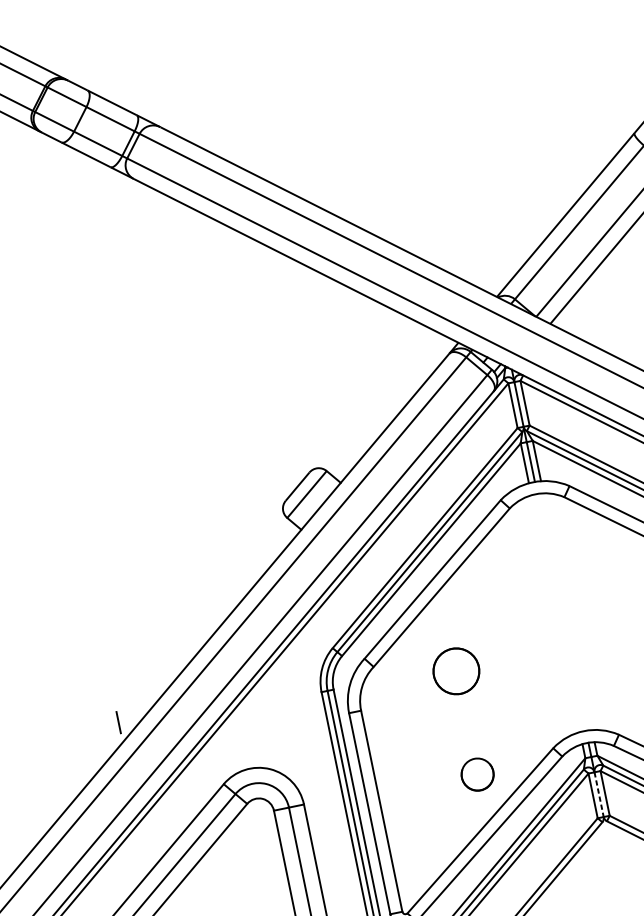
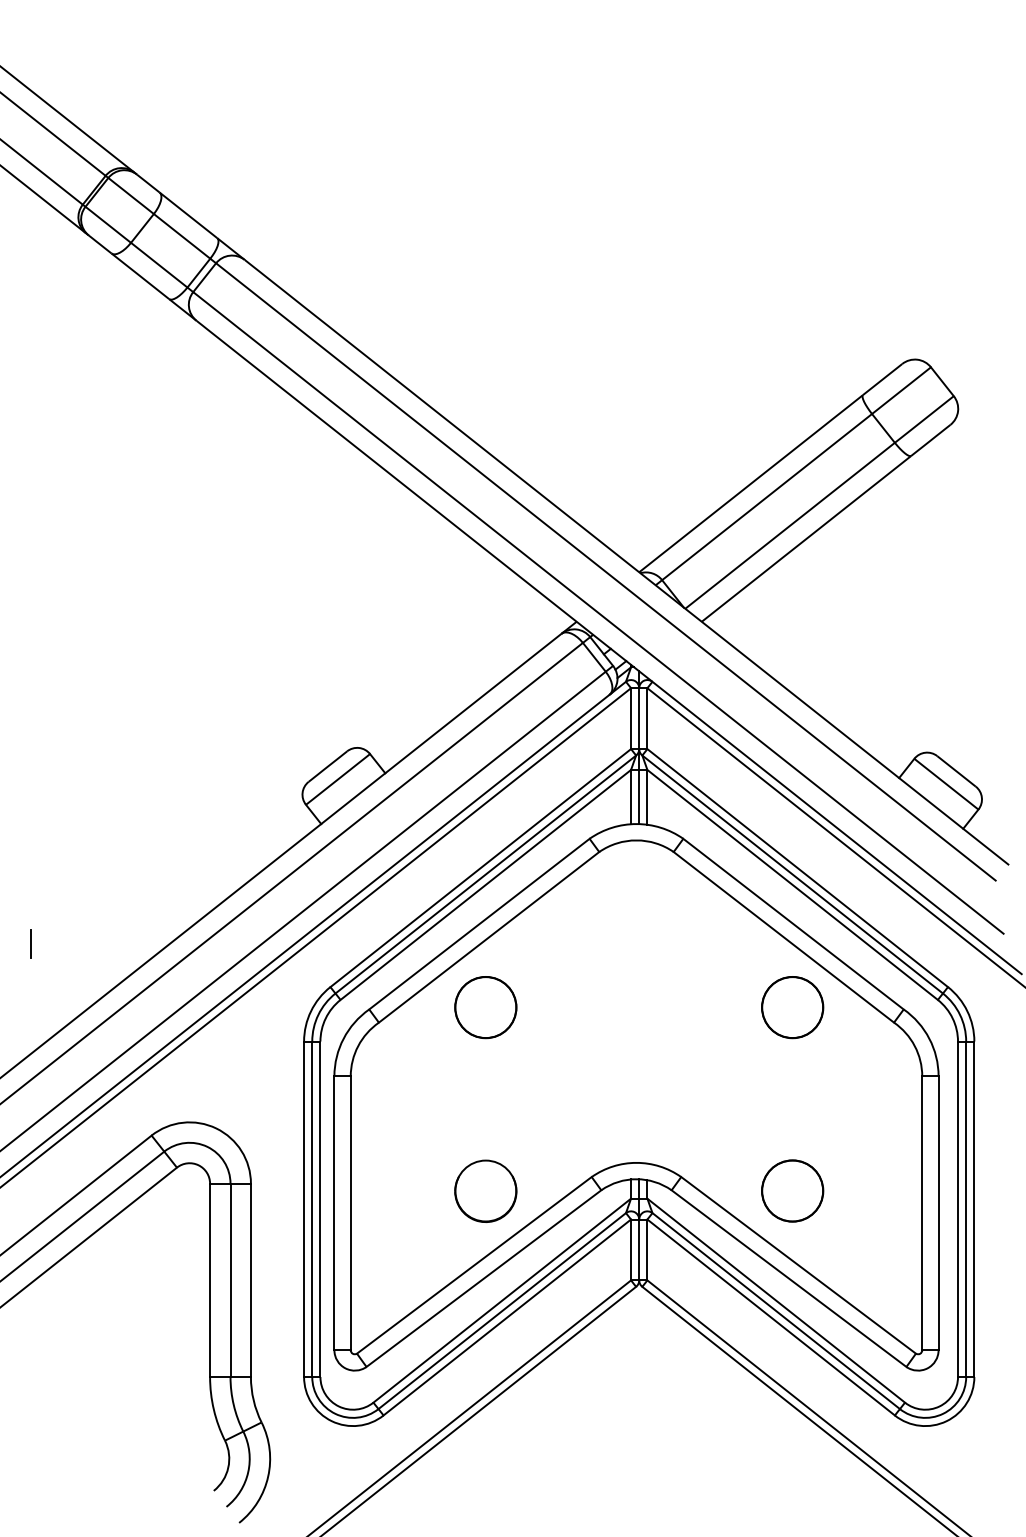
circle: (456, 671) -> (485, 1007), moved
line: (118, 722) -> (30, 943), moved
part: (477, 774) -> (485, 1190), size x1.43
line: (599, 795) -> (639, 1250), dashed -> solid

